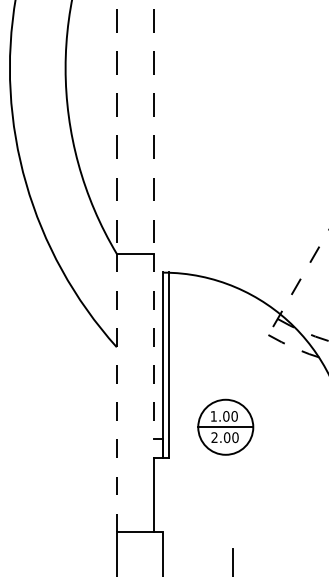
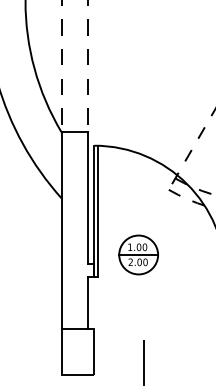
line: (153, 346) -> (87, 197), dashed -> solid
line: (116, 393) -> (61, 231), dashed -> solid

